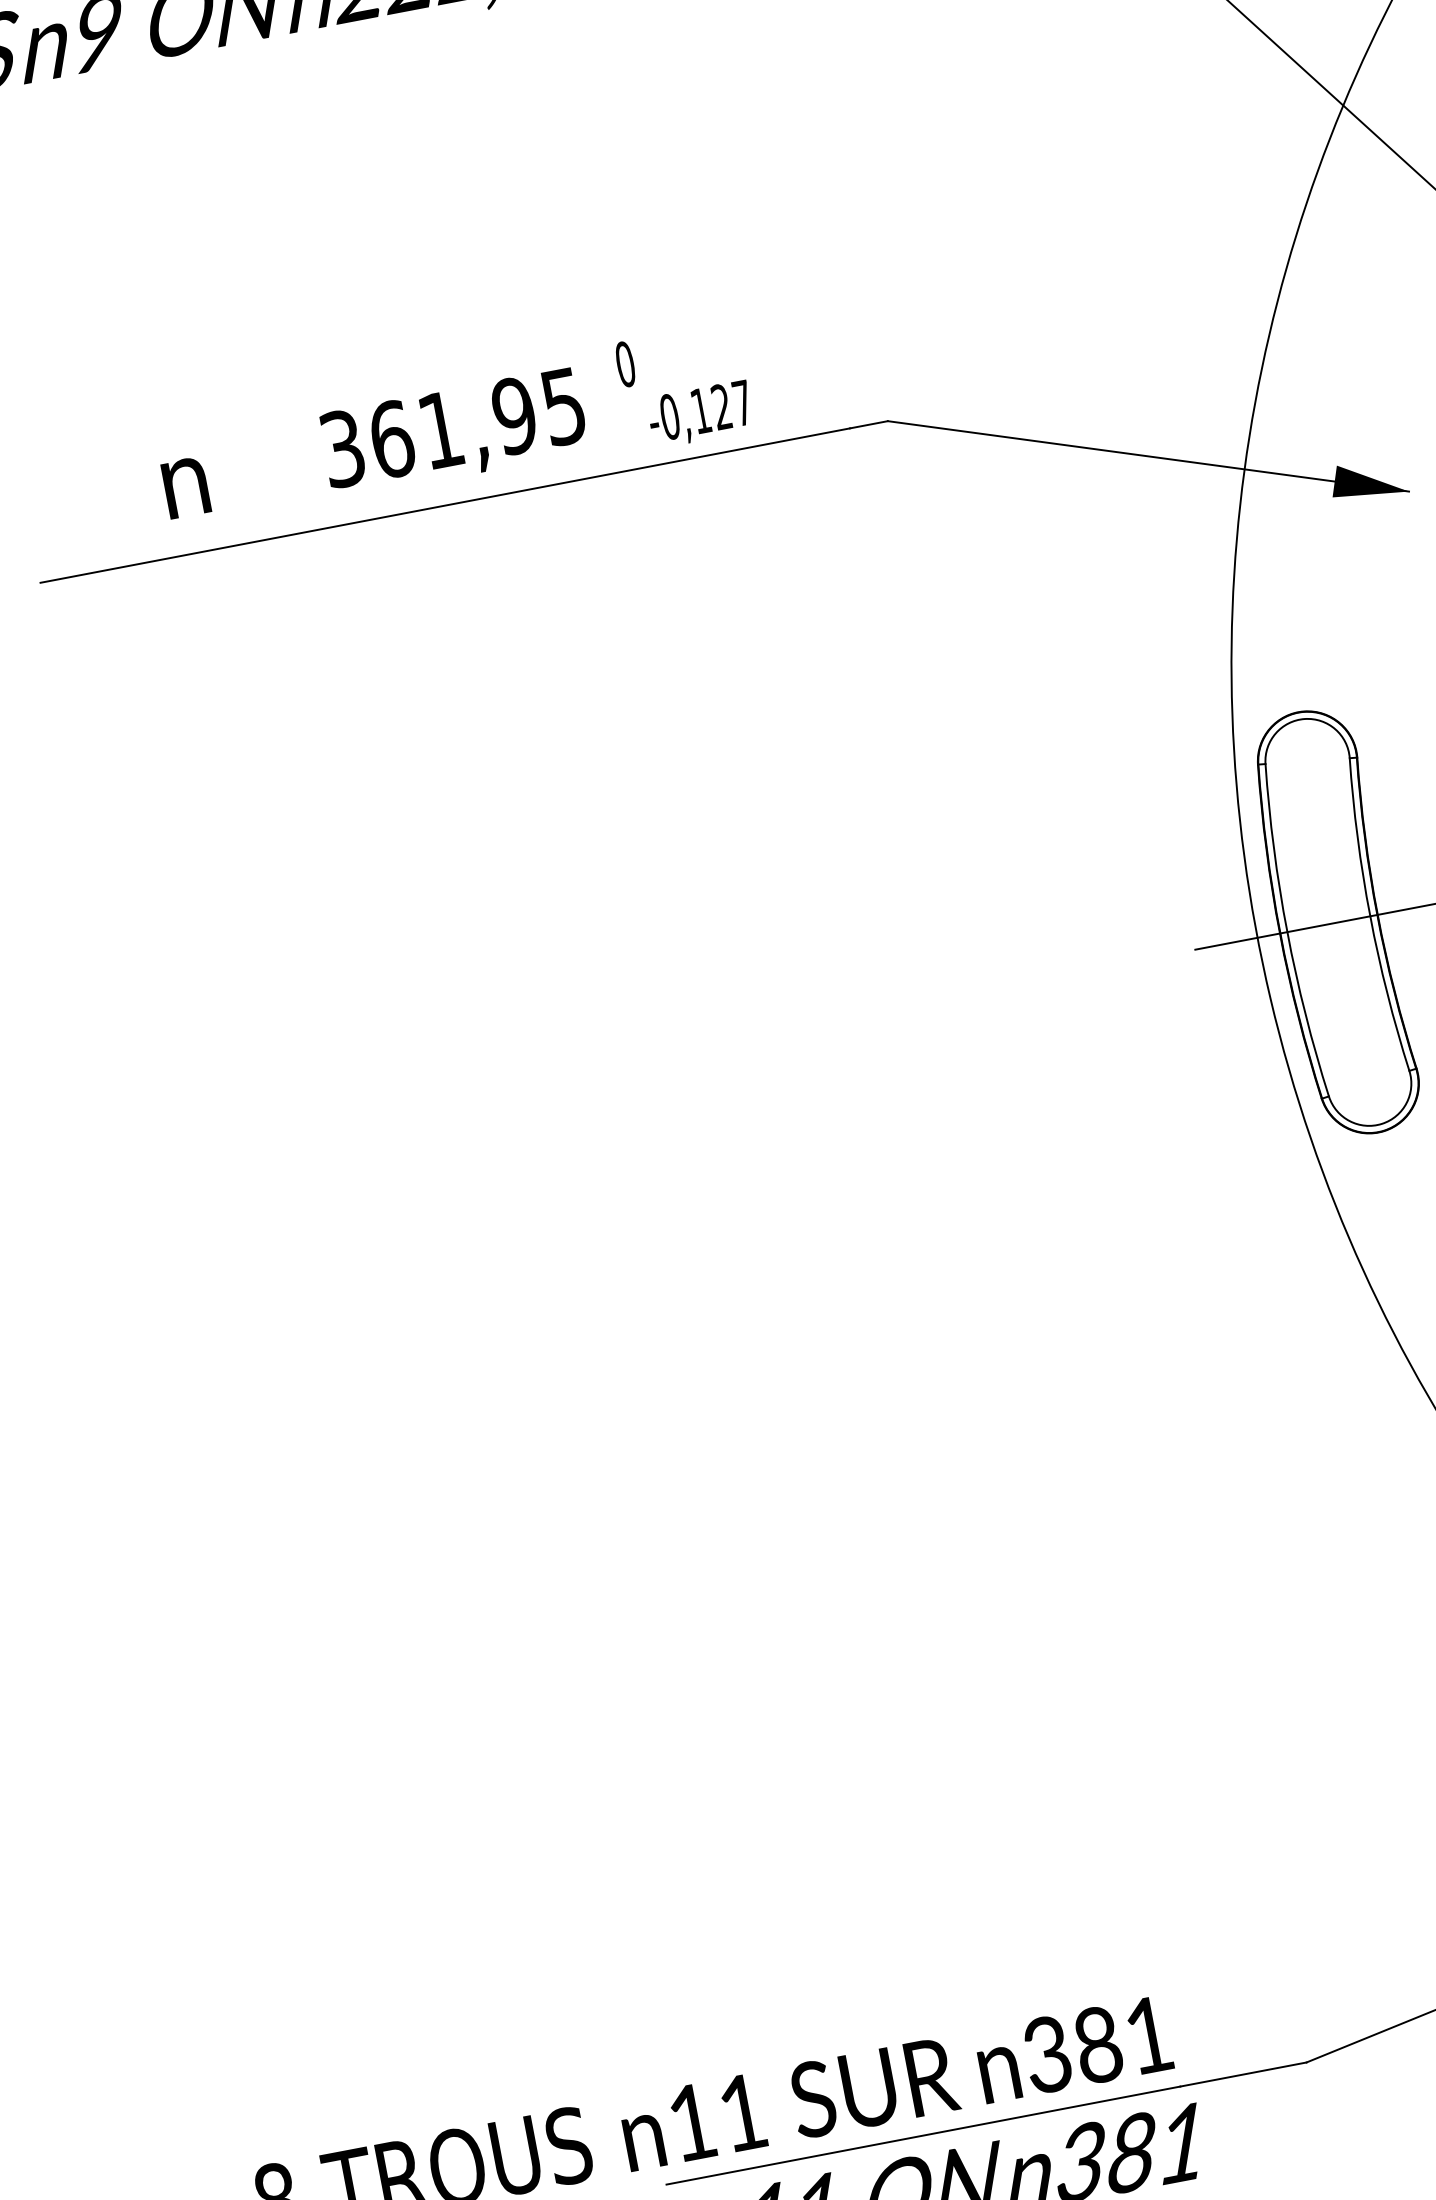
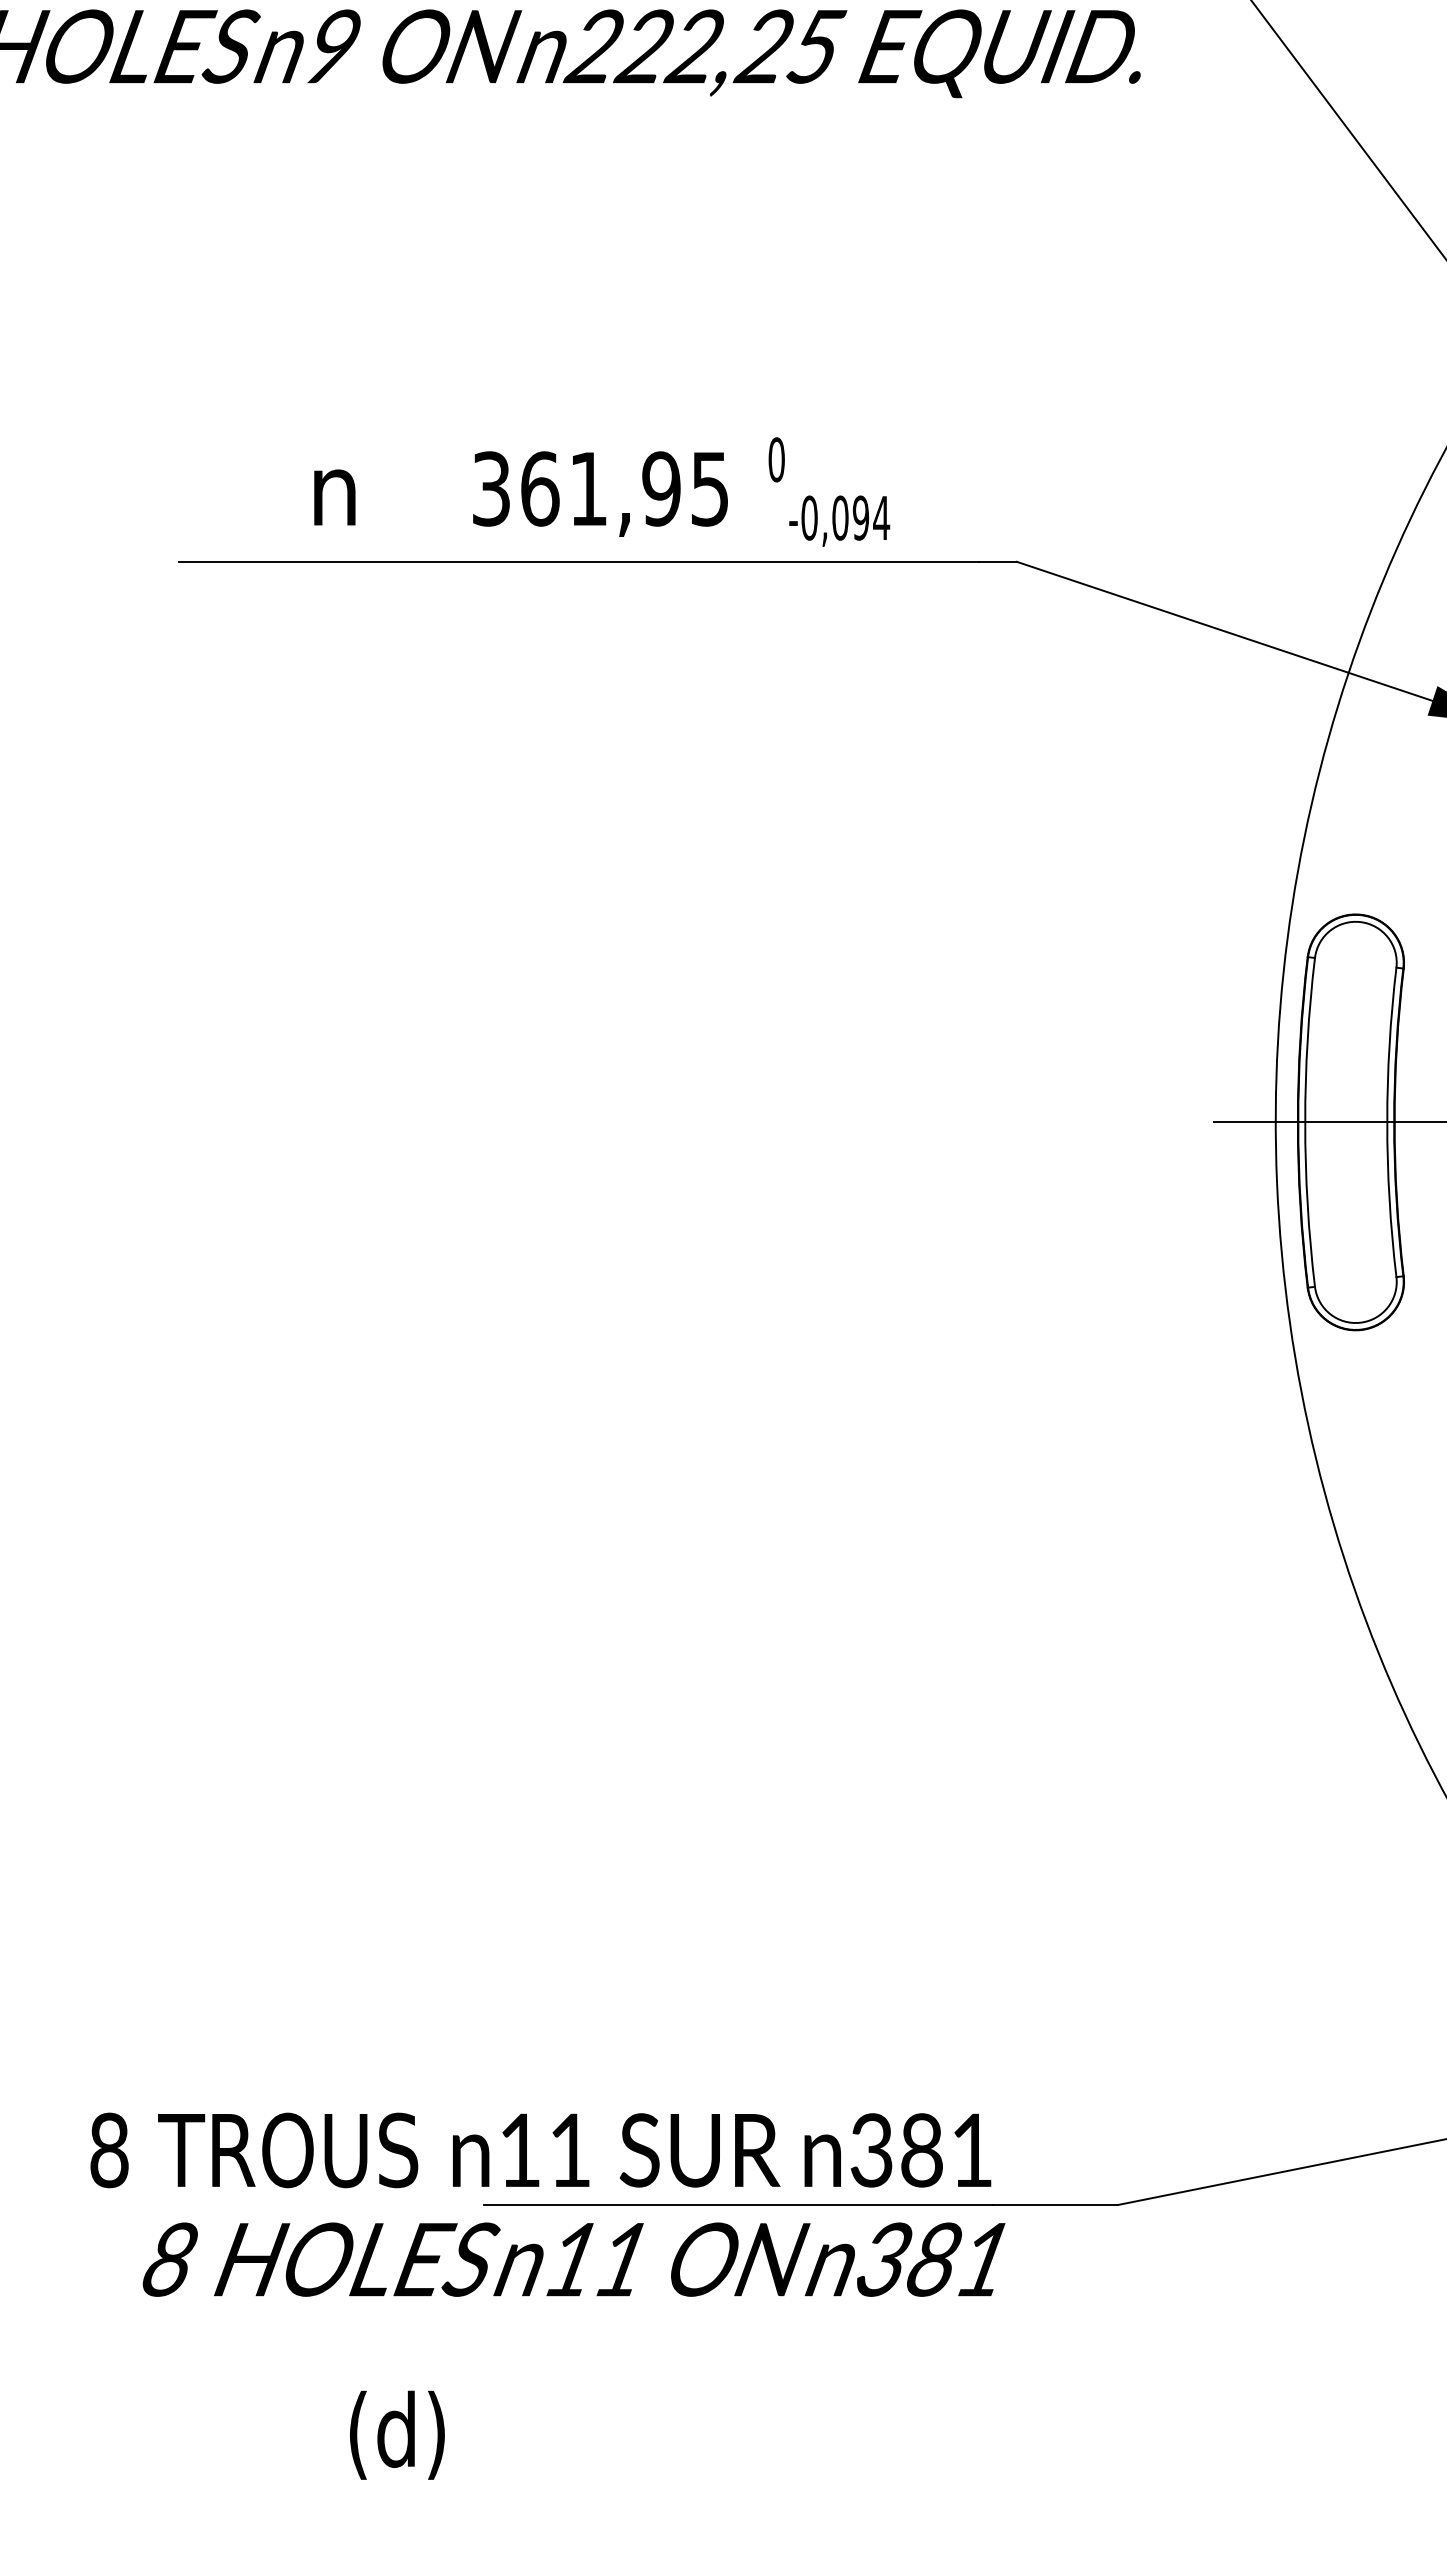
text: (722, 406) -> (861, 517), -0,127 -> -0,094

